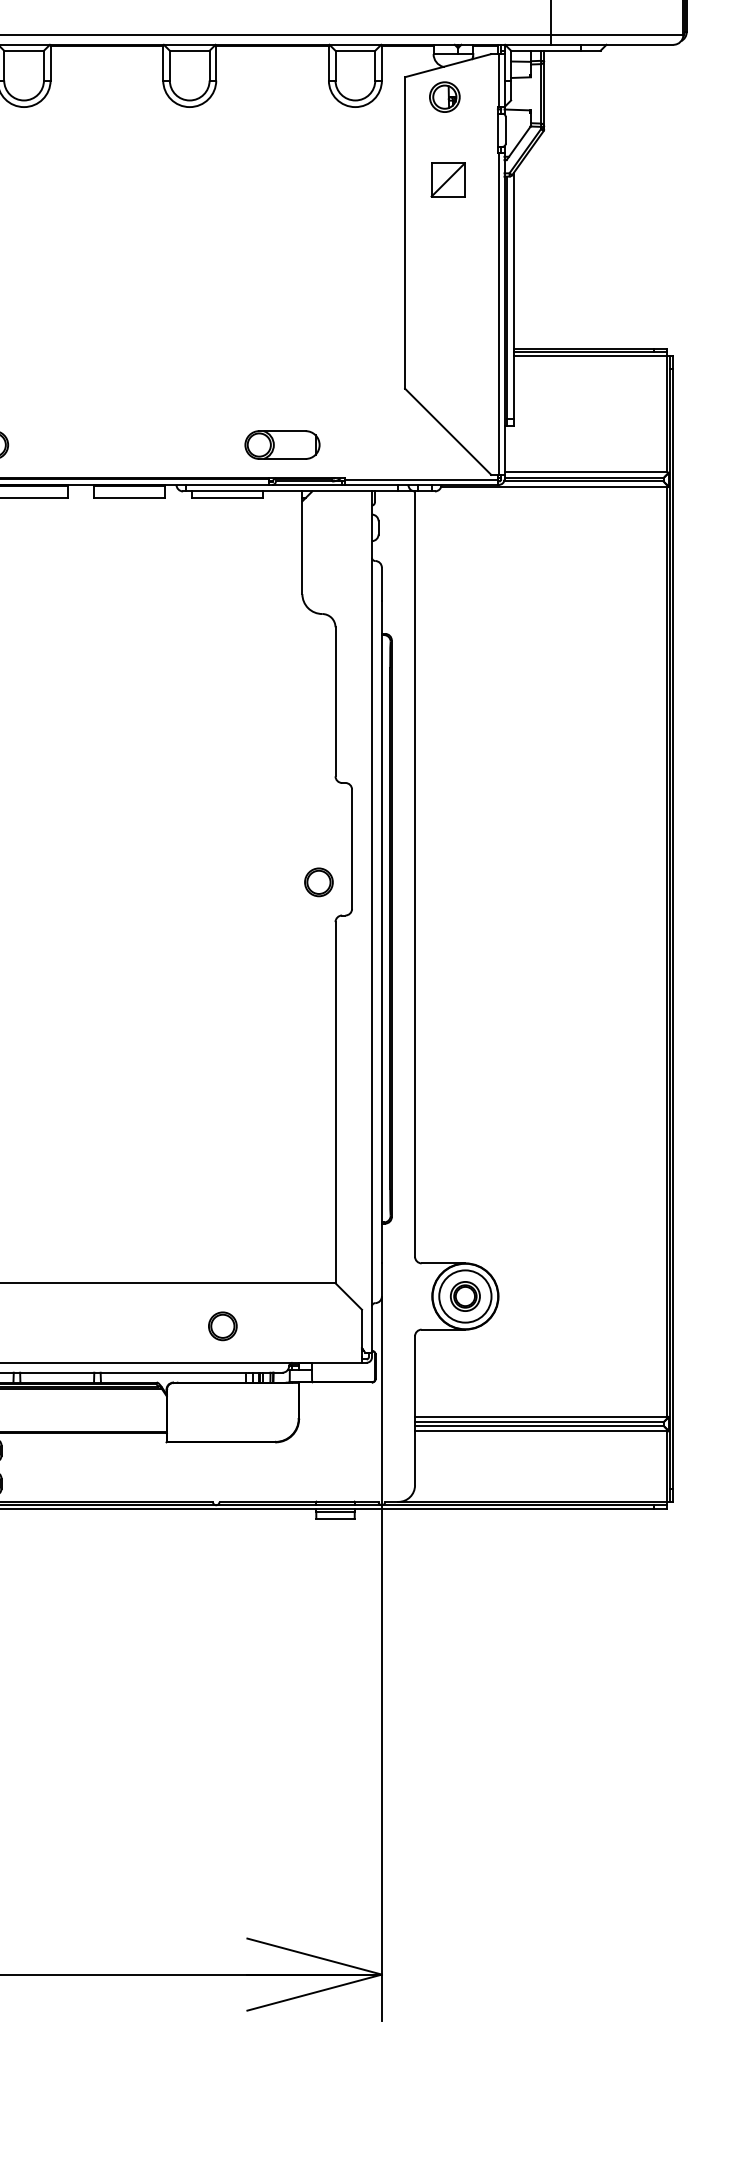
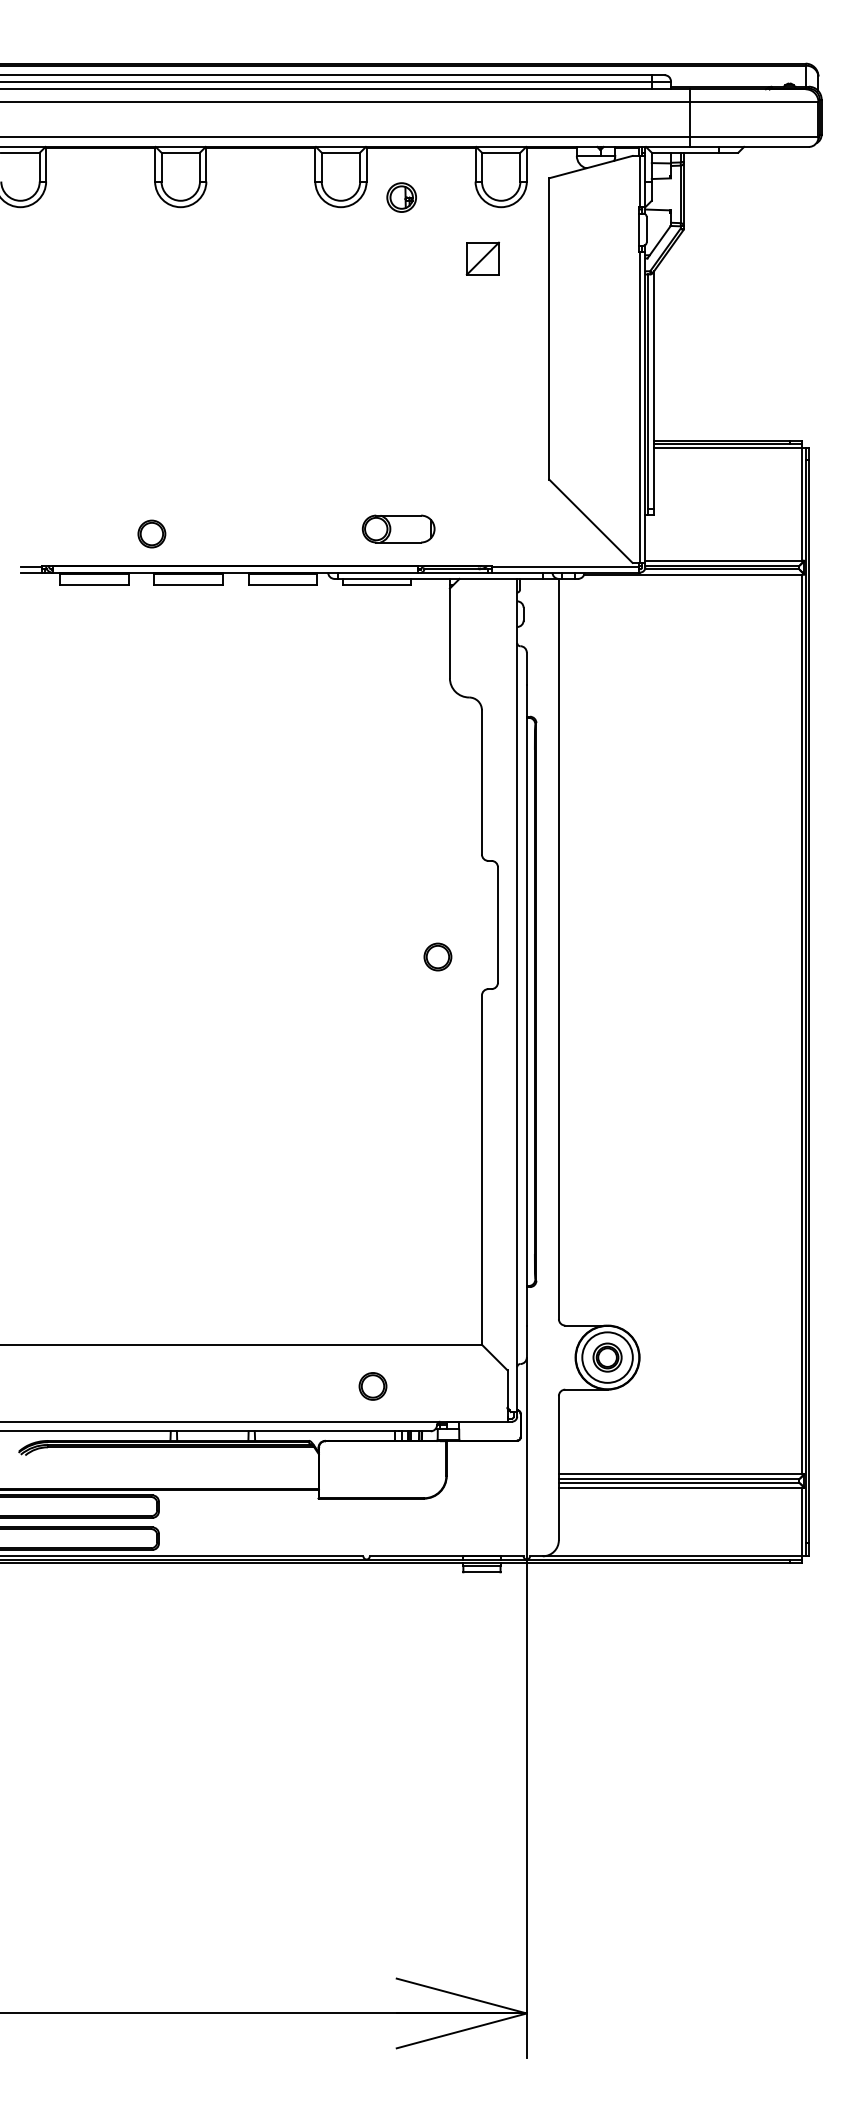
part: (444, 97) -> (401, 197), moved
part: (447, 179) -> (482, 258), moved
part: (282, 444) -> (398, 528), moved
part: (318, 881) -> (437, 956), moved

